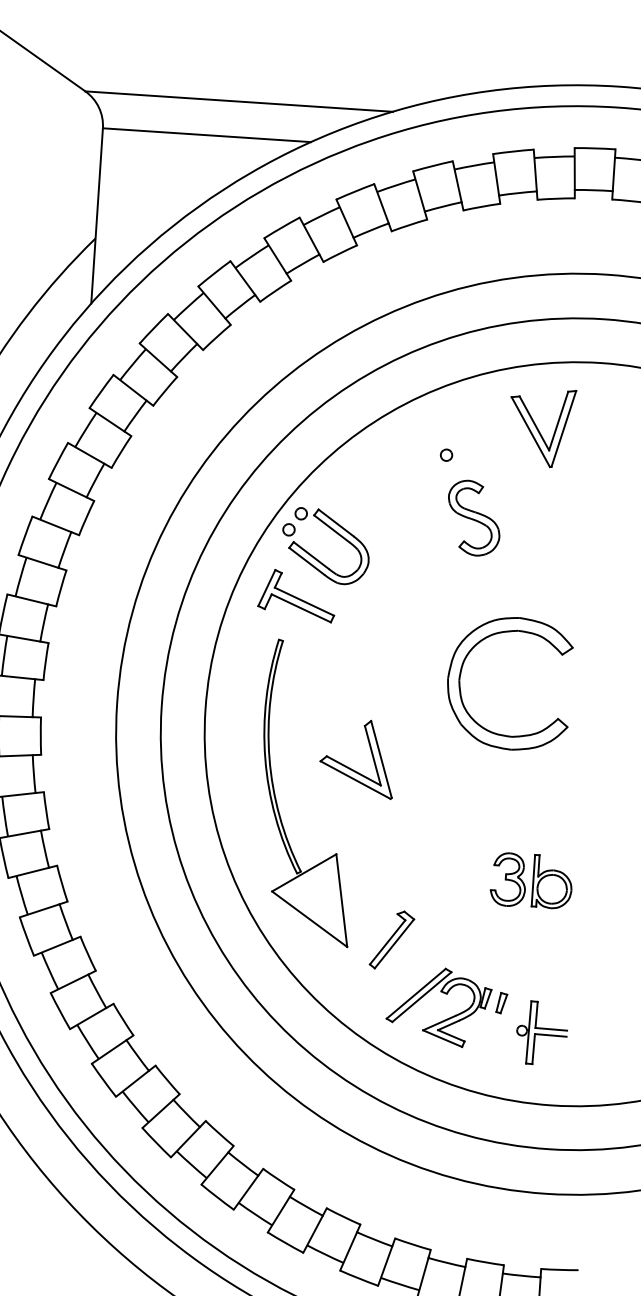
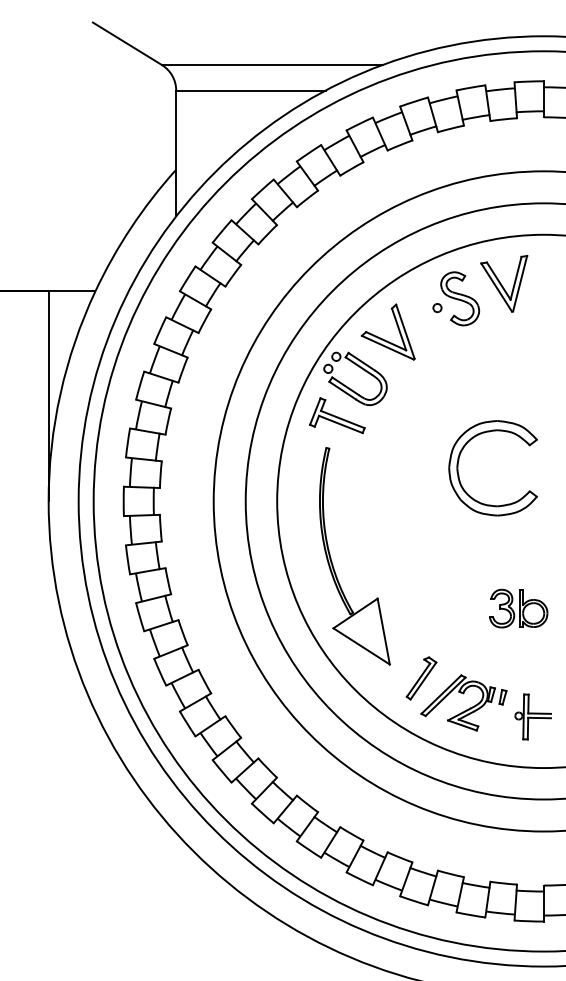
part: (474, 517) -> (460, 298), moved
part: (353, 768) -> (385, 339), moved
part: (391, 940) -> (421, 678), moved

